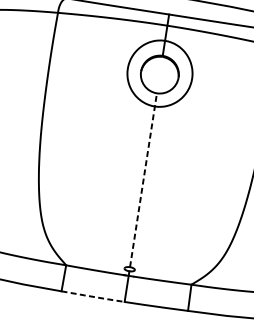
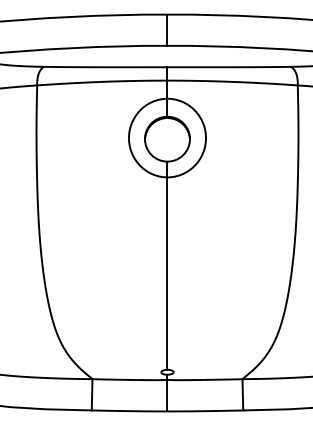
line: (143, 180) -> (167, 265), dashed -> solid
line: (92, 297) -> (129, 411), dashed -> solid

